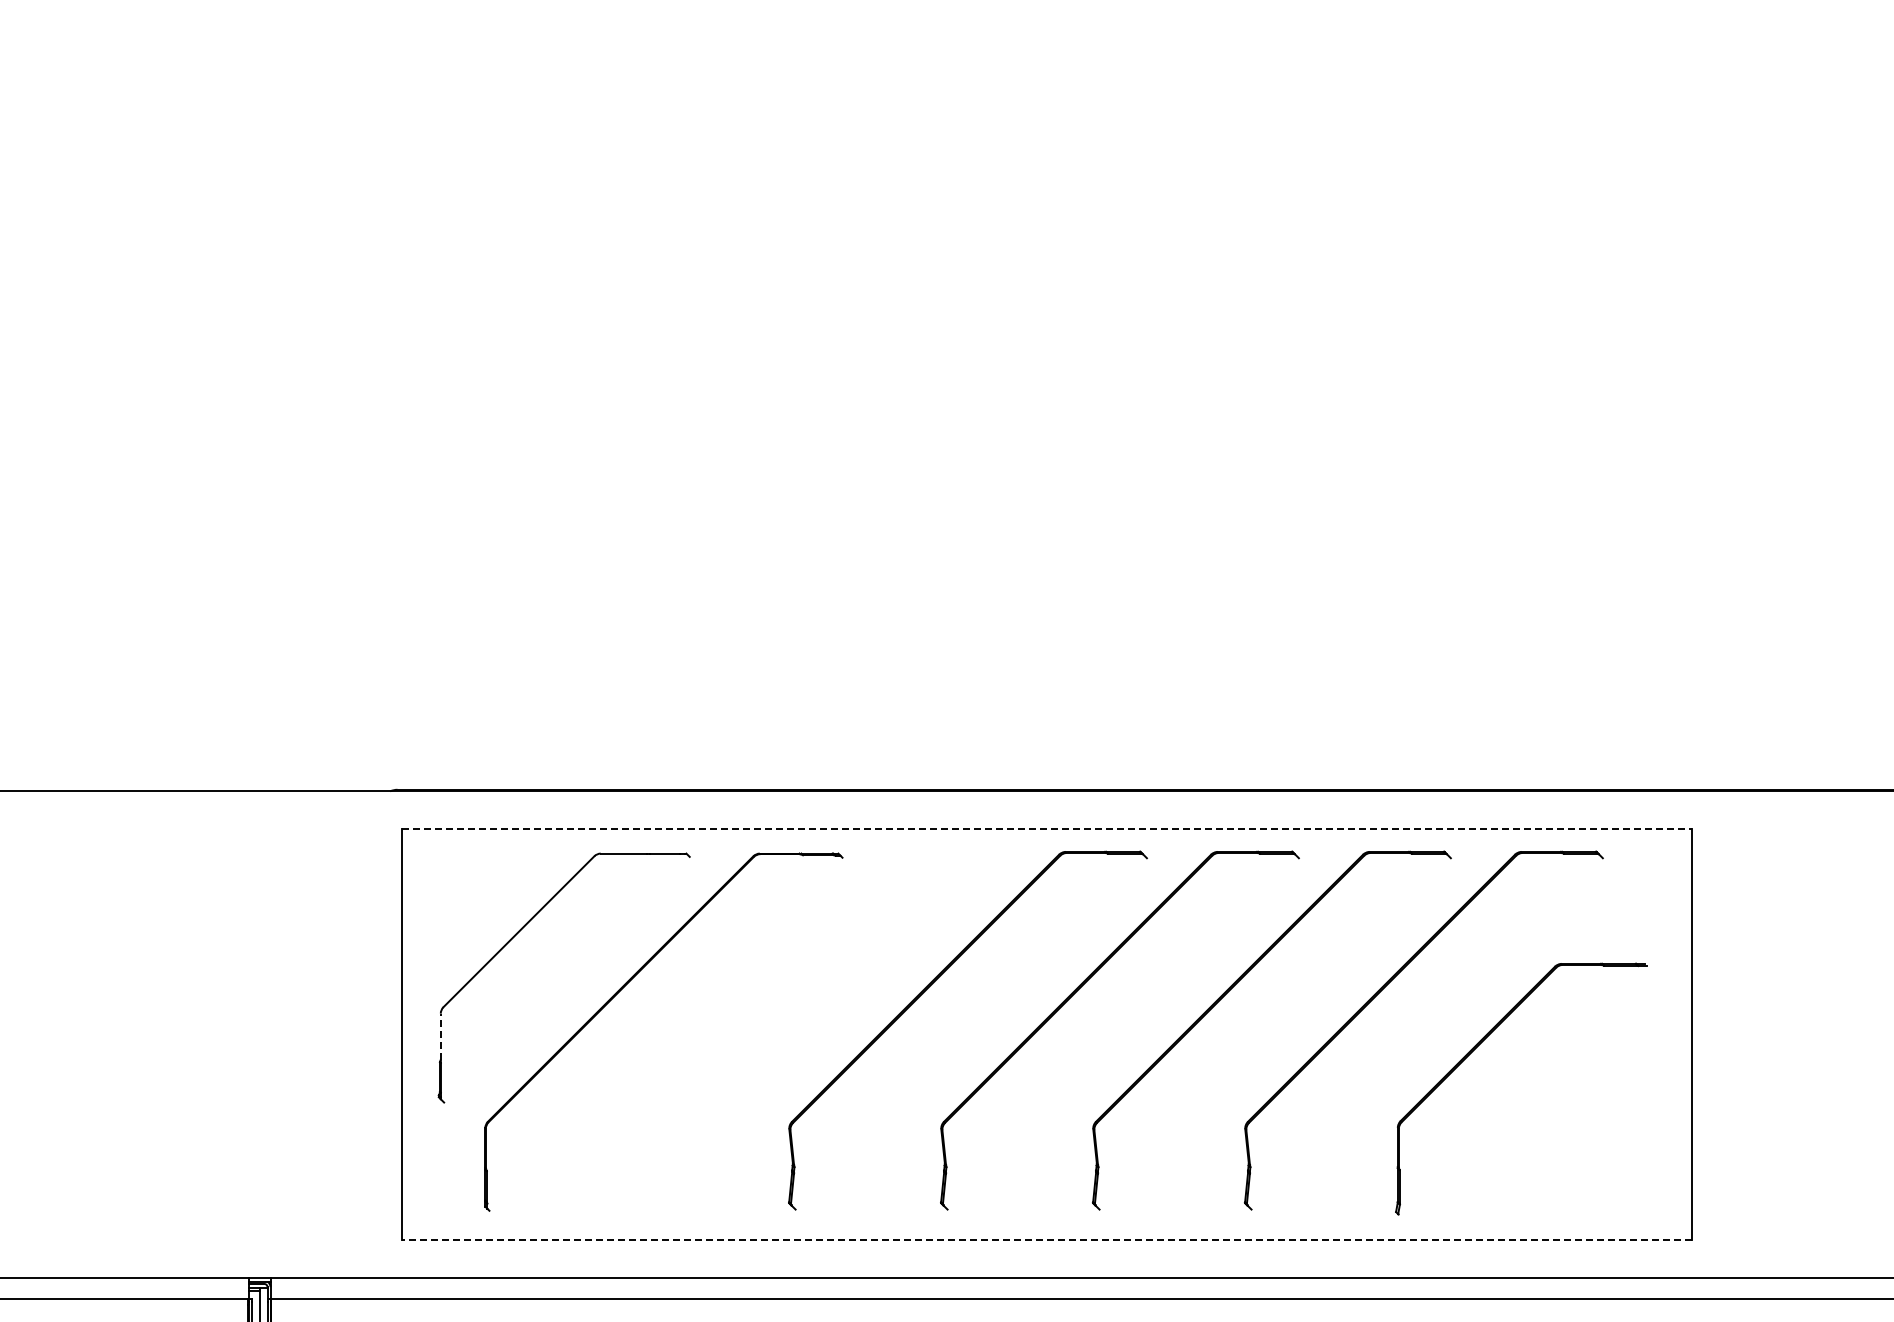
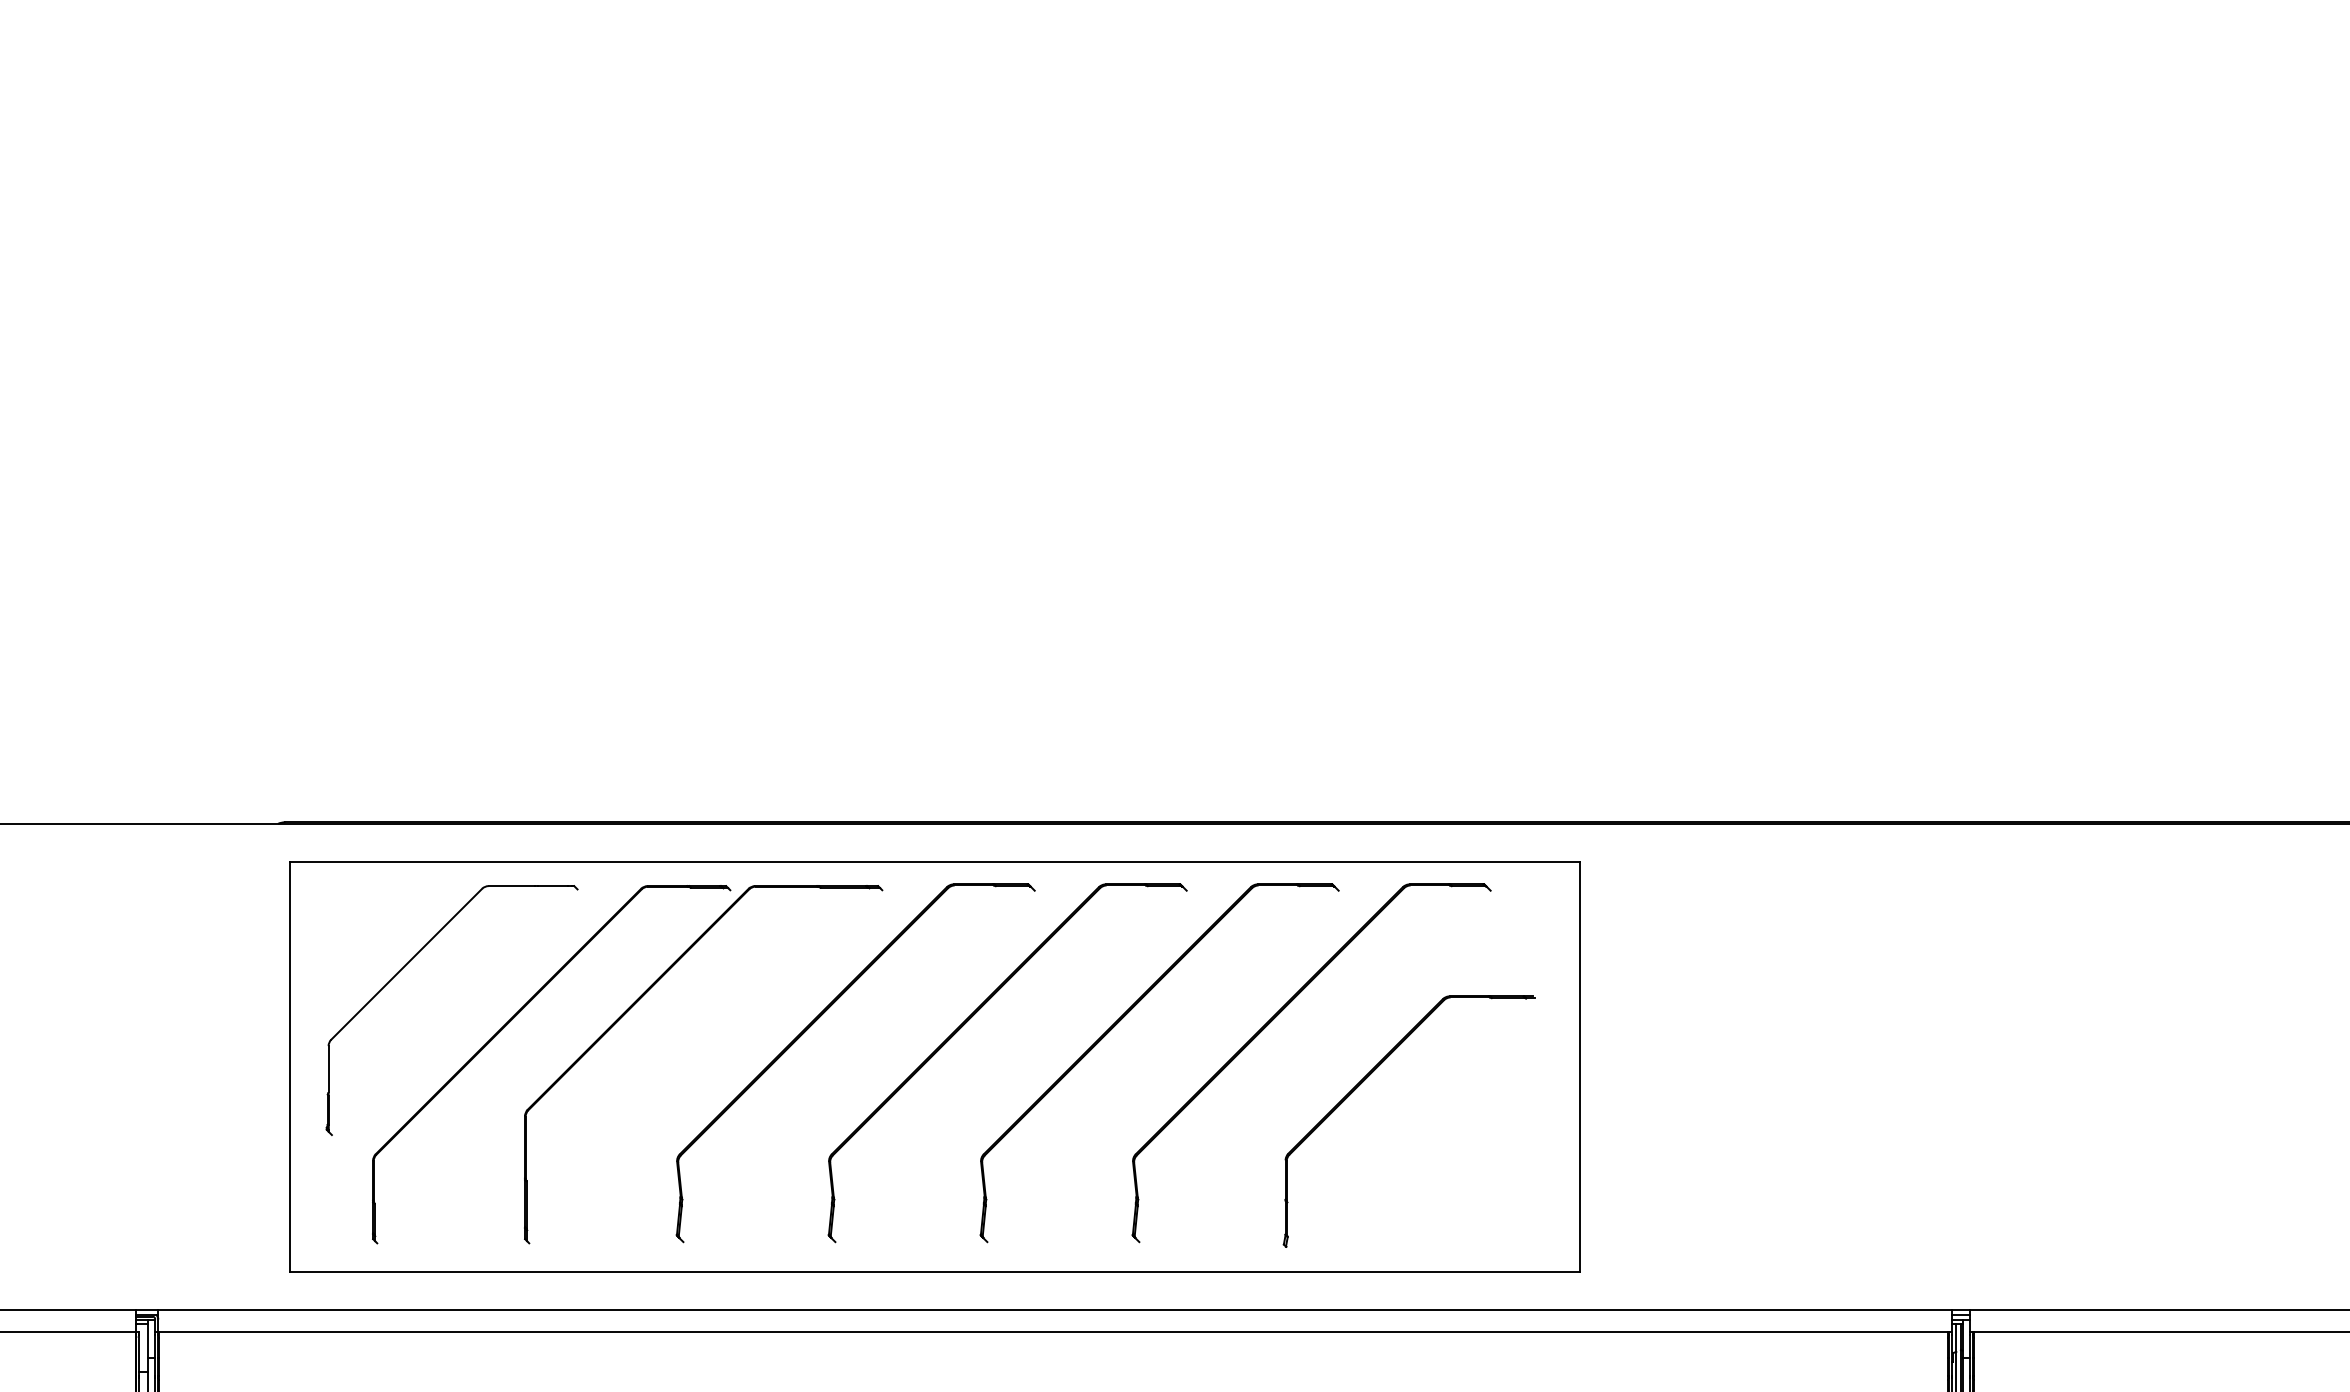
line: (1047, 829) -> (935, 861), dashed -> solid
part: (751, 968) -> (639, 1000), added
line: (440, 1036) -> (328, 1068), dashed -> solid
line: (1046, 1240) -> (934, 1272), dashed -> solid

